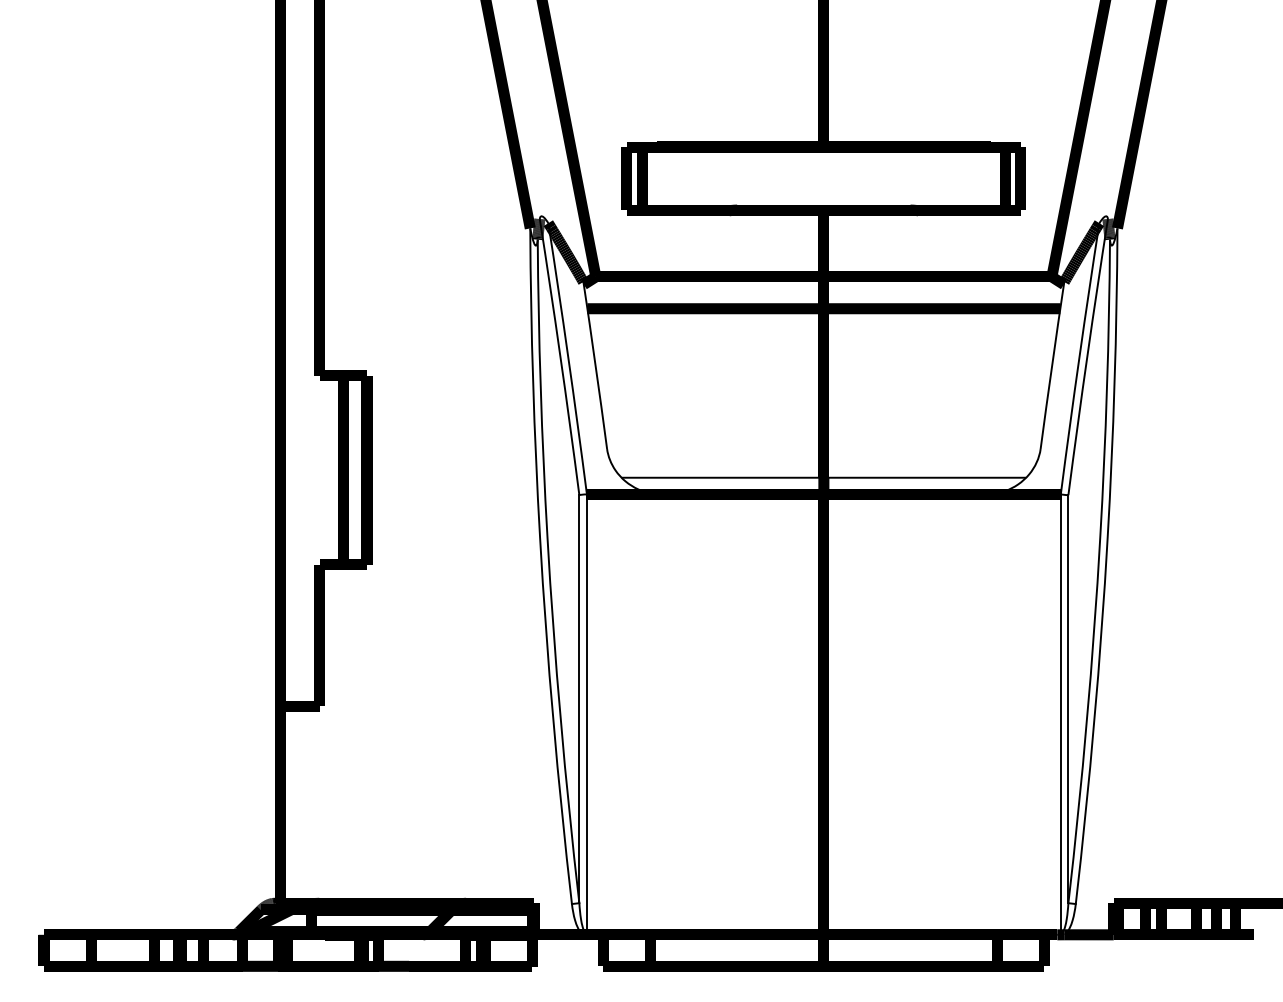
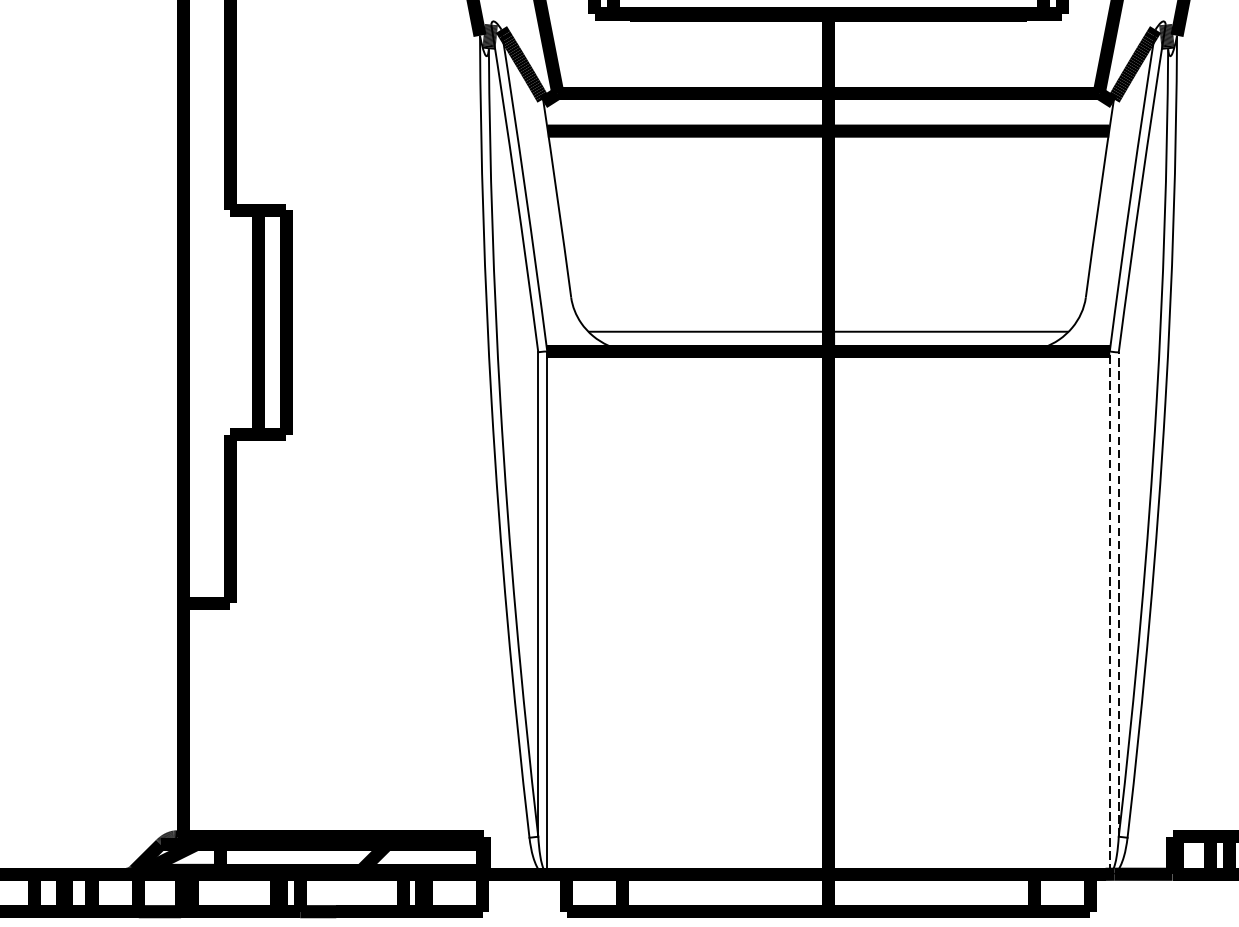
line: (1068, 698) -> (1118, 593), solid -> dashed
line: (1060, 714) -> (1109, 612), solid -> dashed

